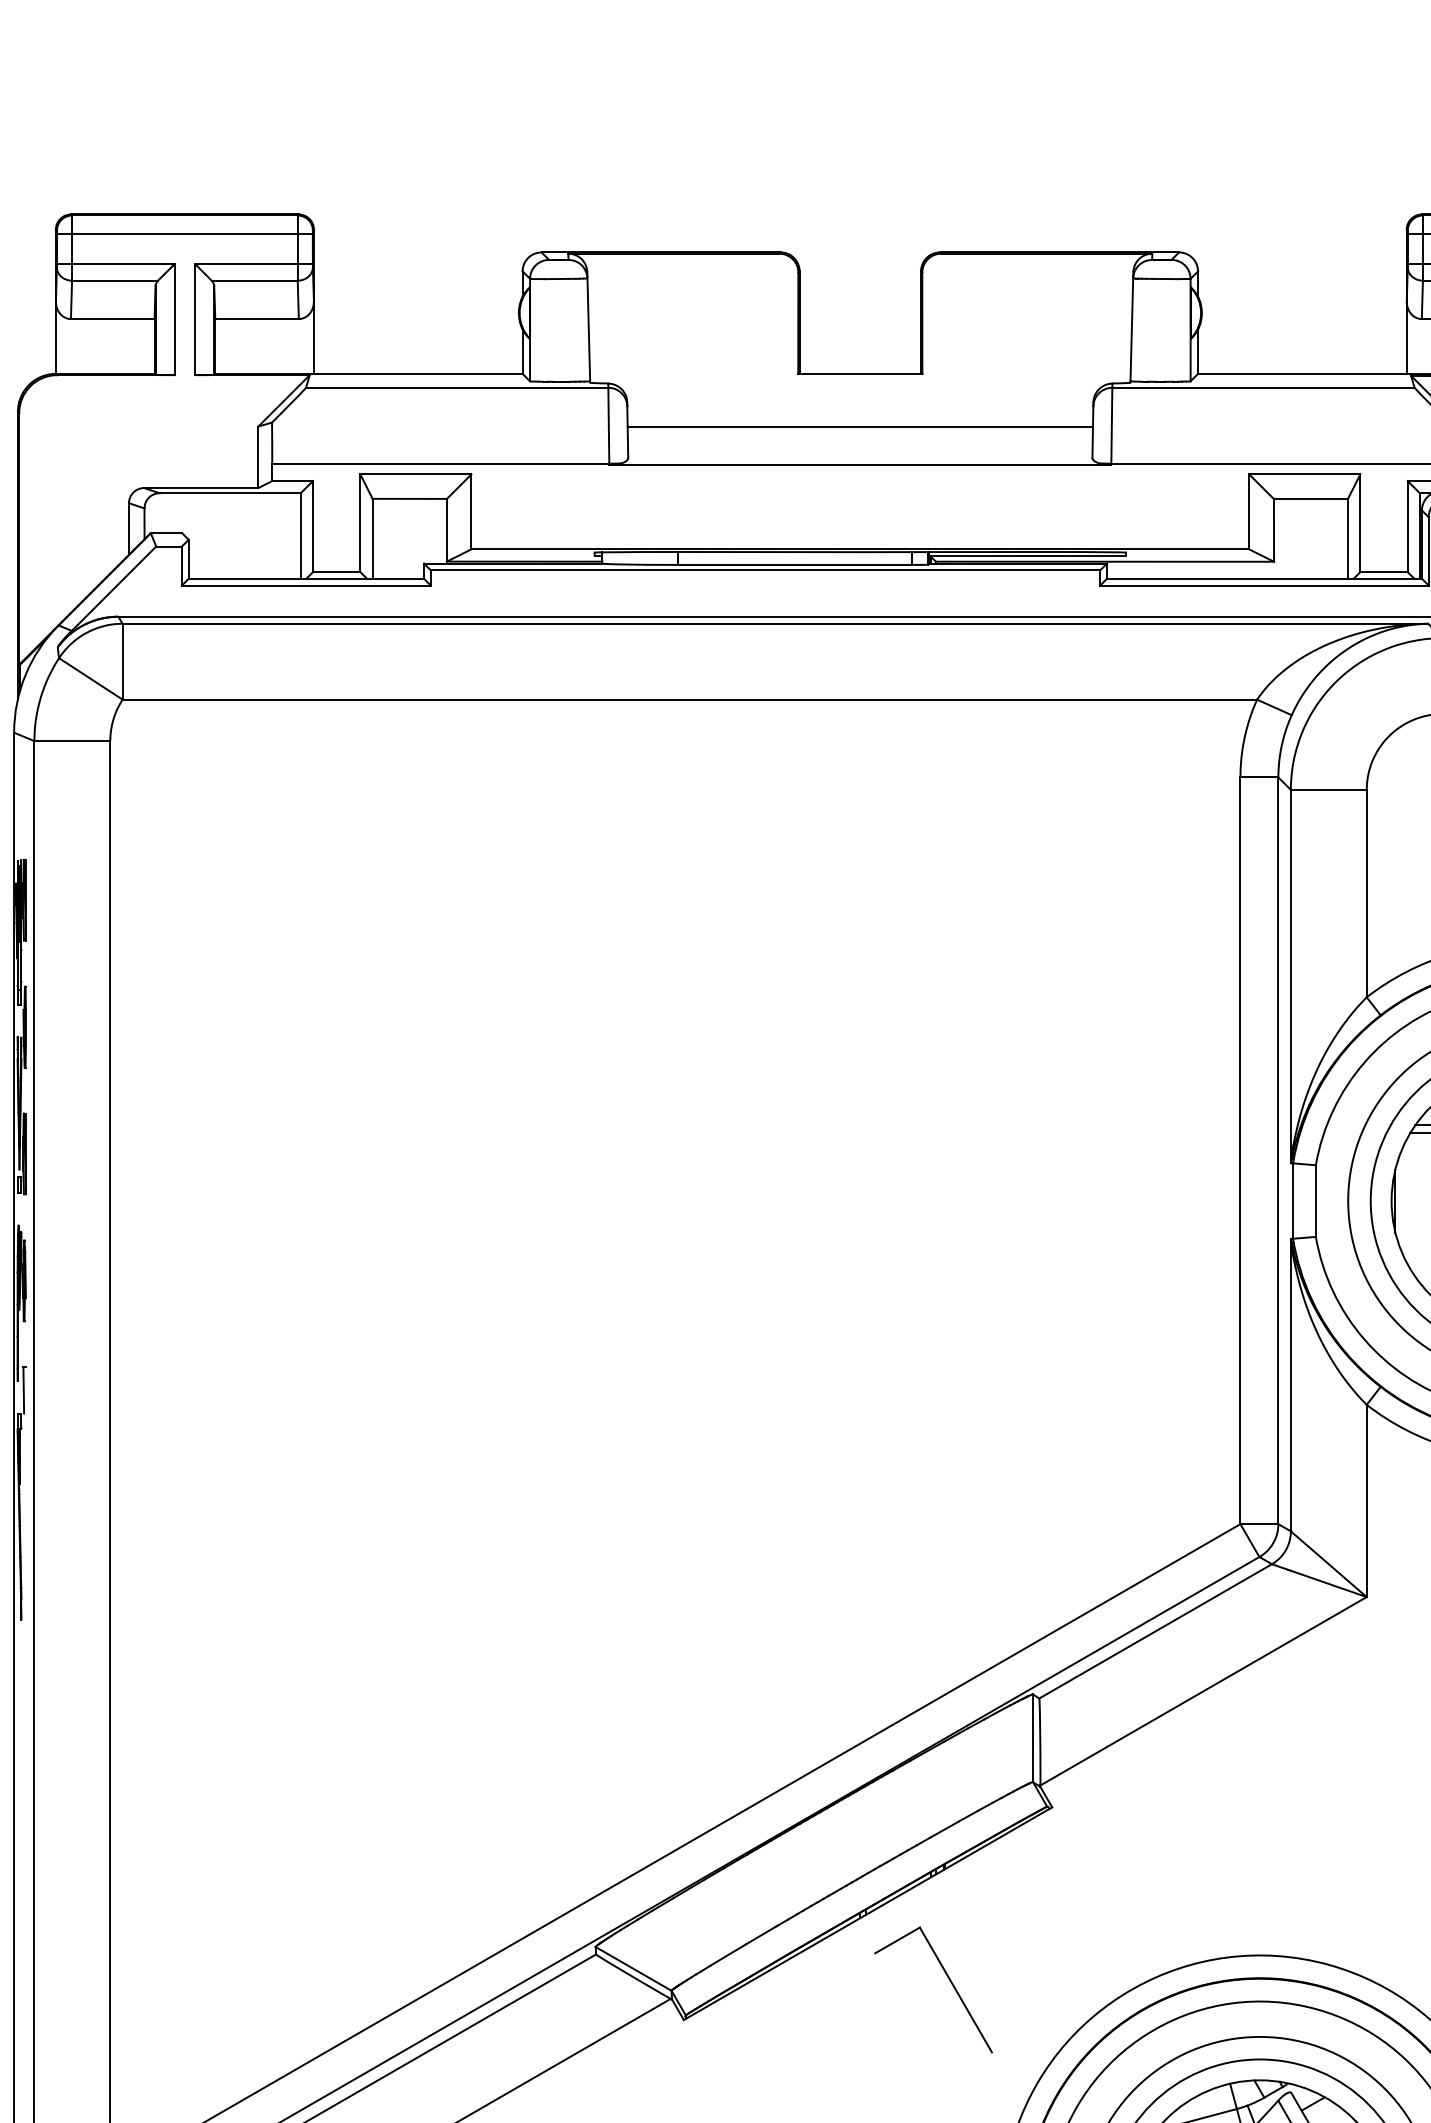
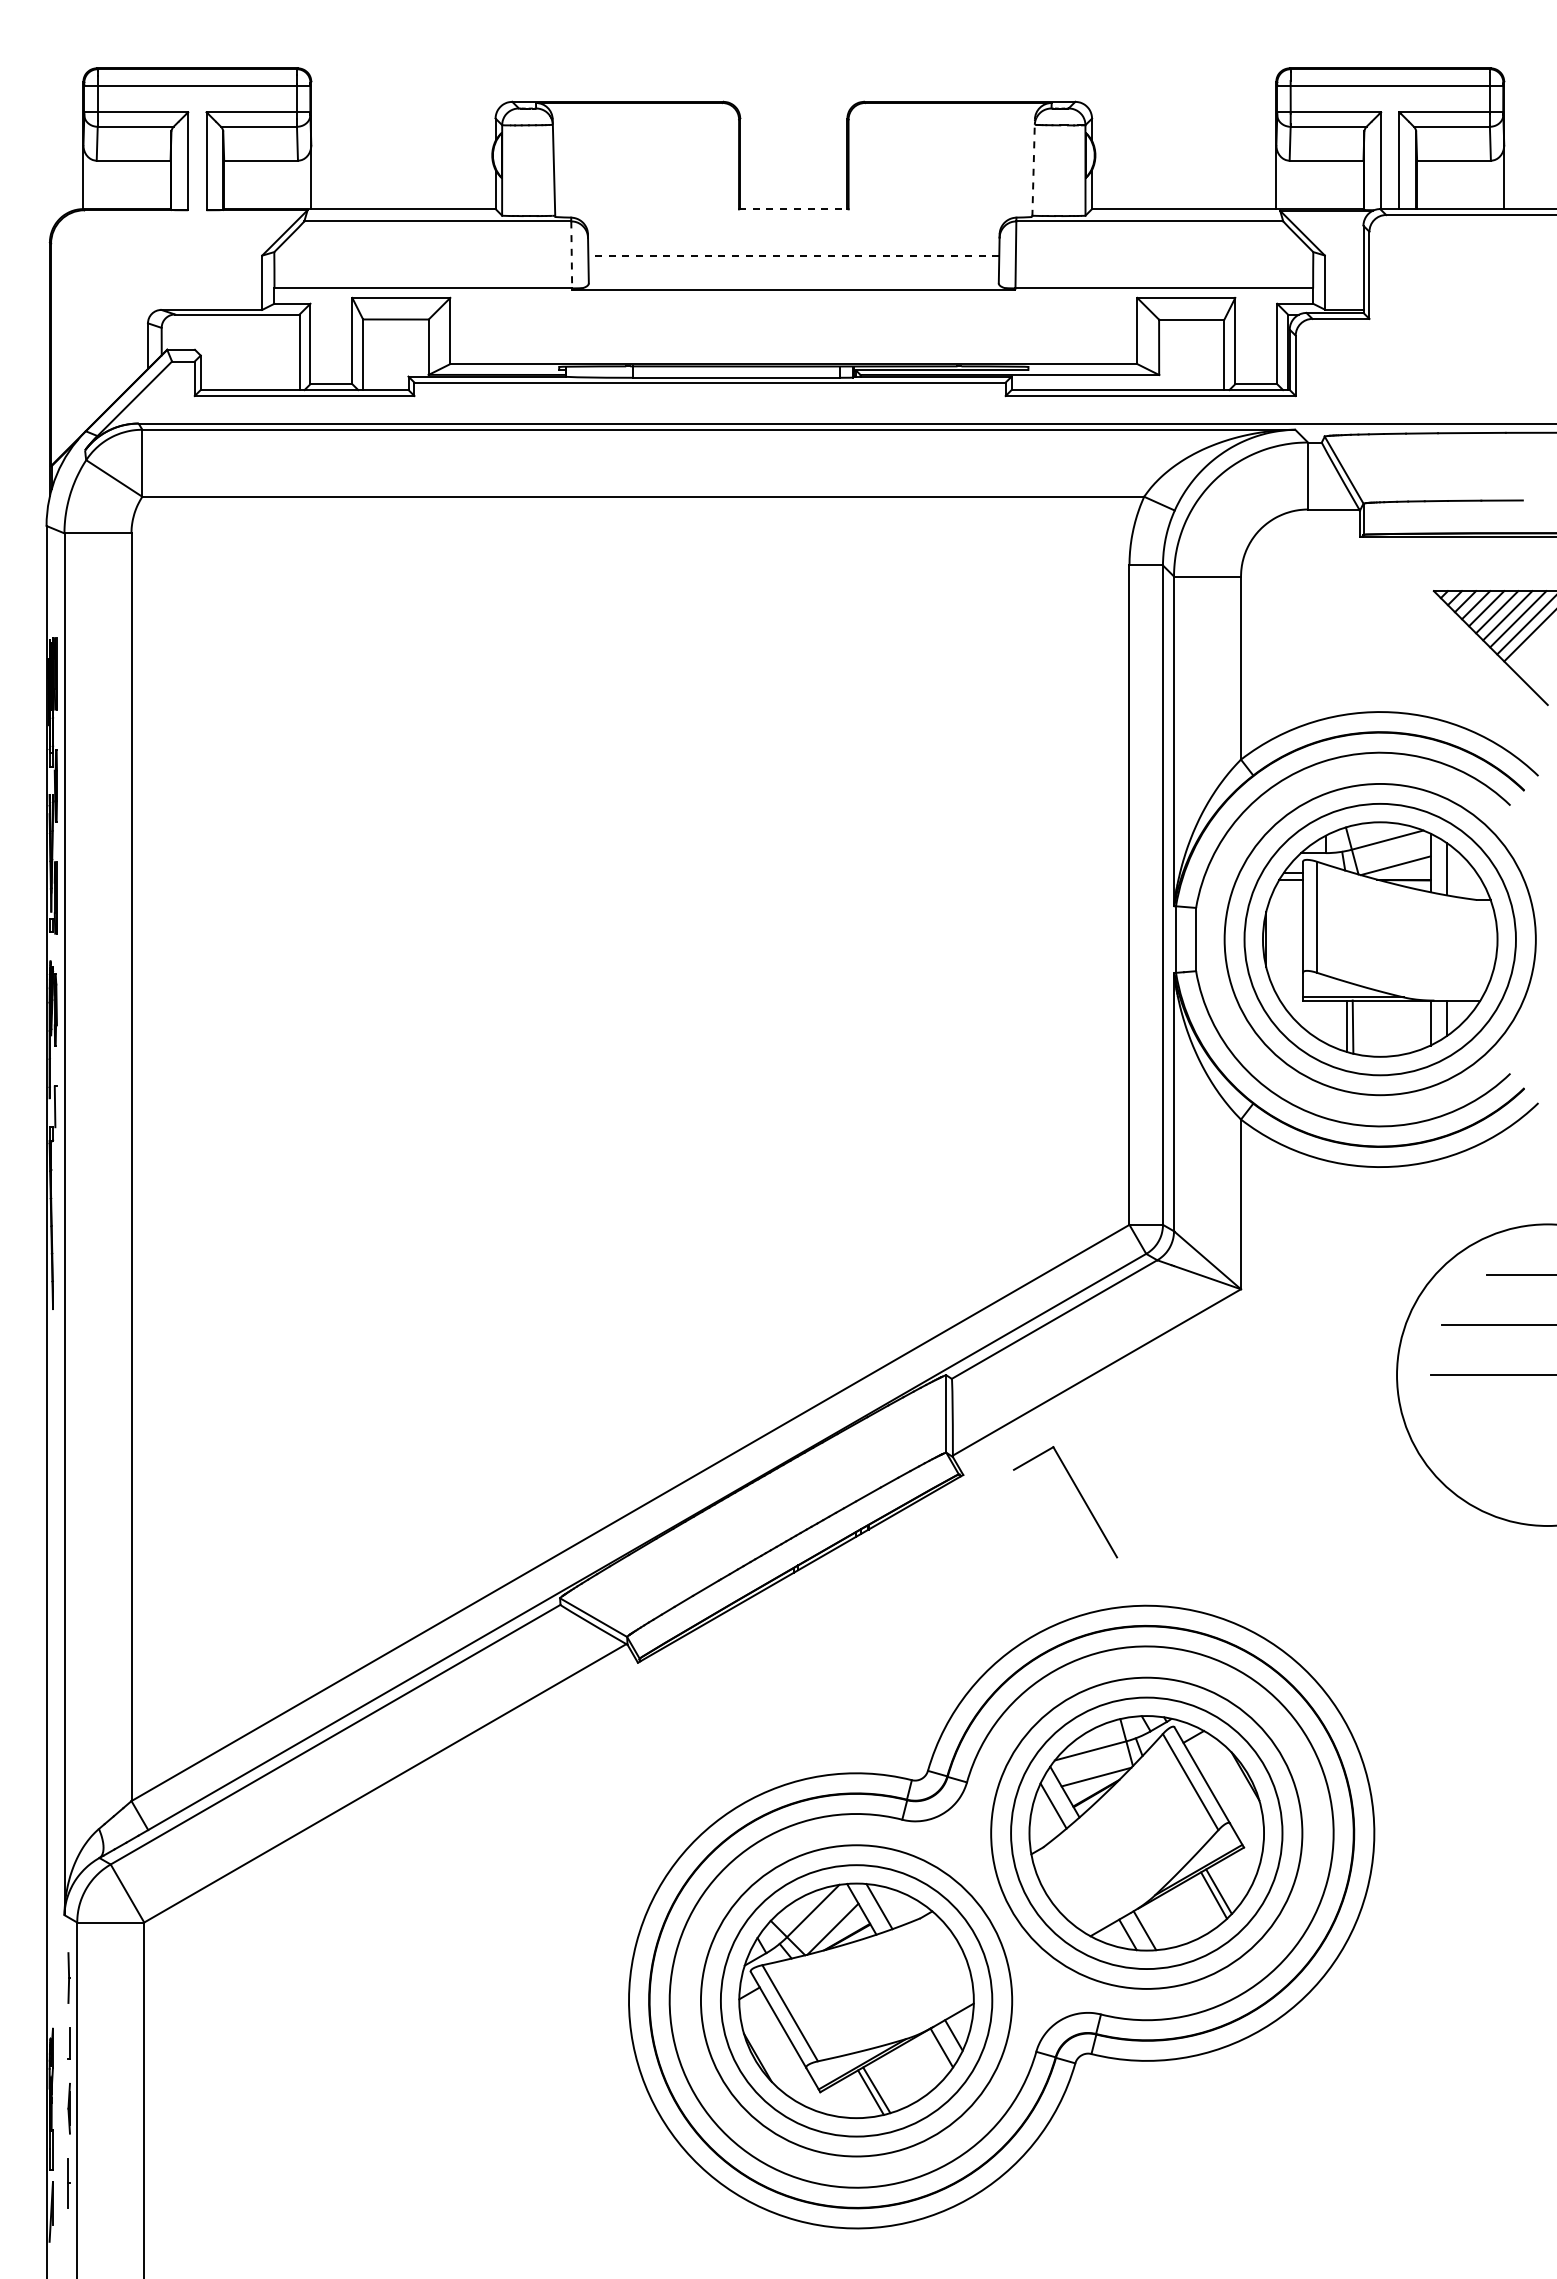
line: (1131, 327) -> (1033, 168), solid -> dashed
line: (859, 374) -> (793, 209), solid -> dashed
line: (608, 425) -> (571, 254), solid -> dashed
line: (859, 427) -> (793, 256), solid -> dashed
part: (949, 1981) -> (1079, 1494), moved

